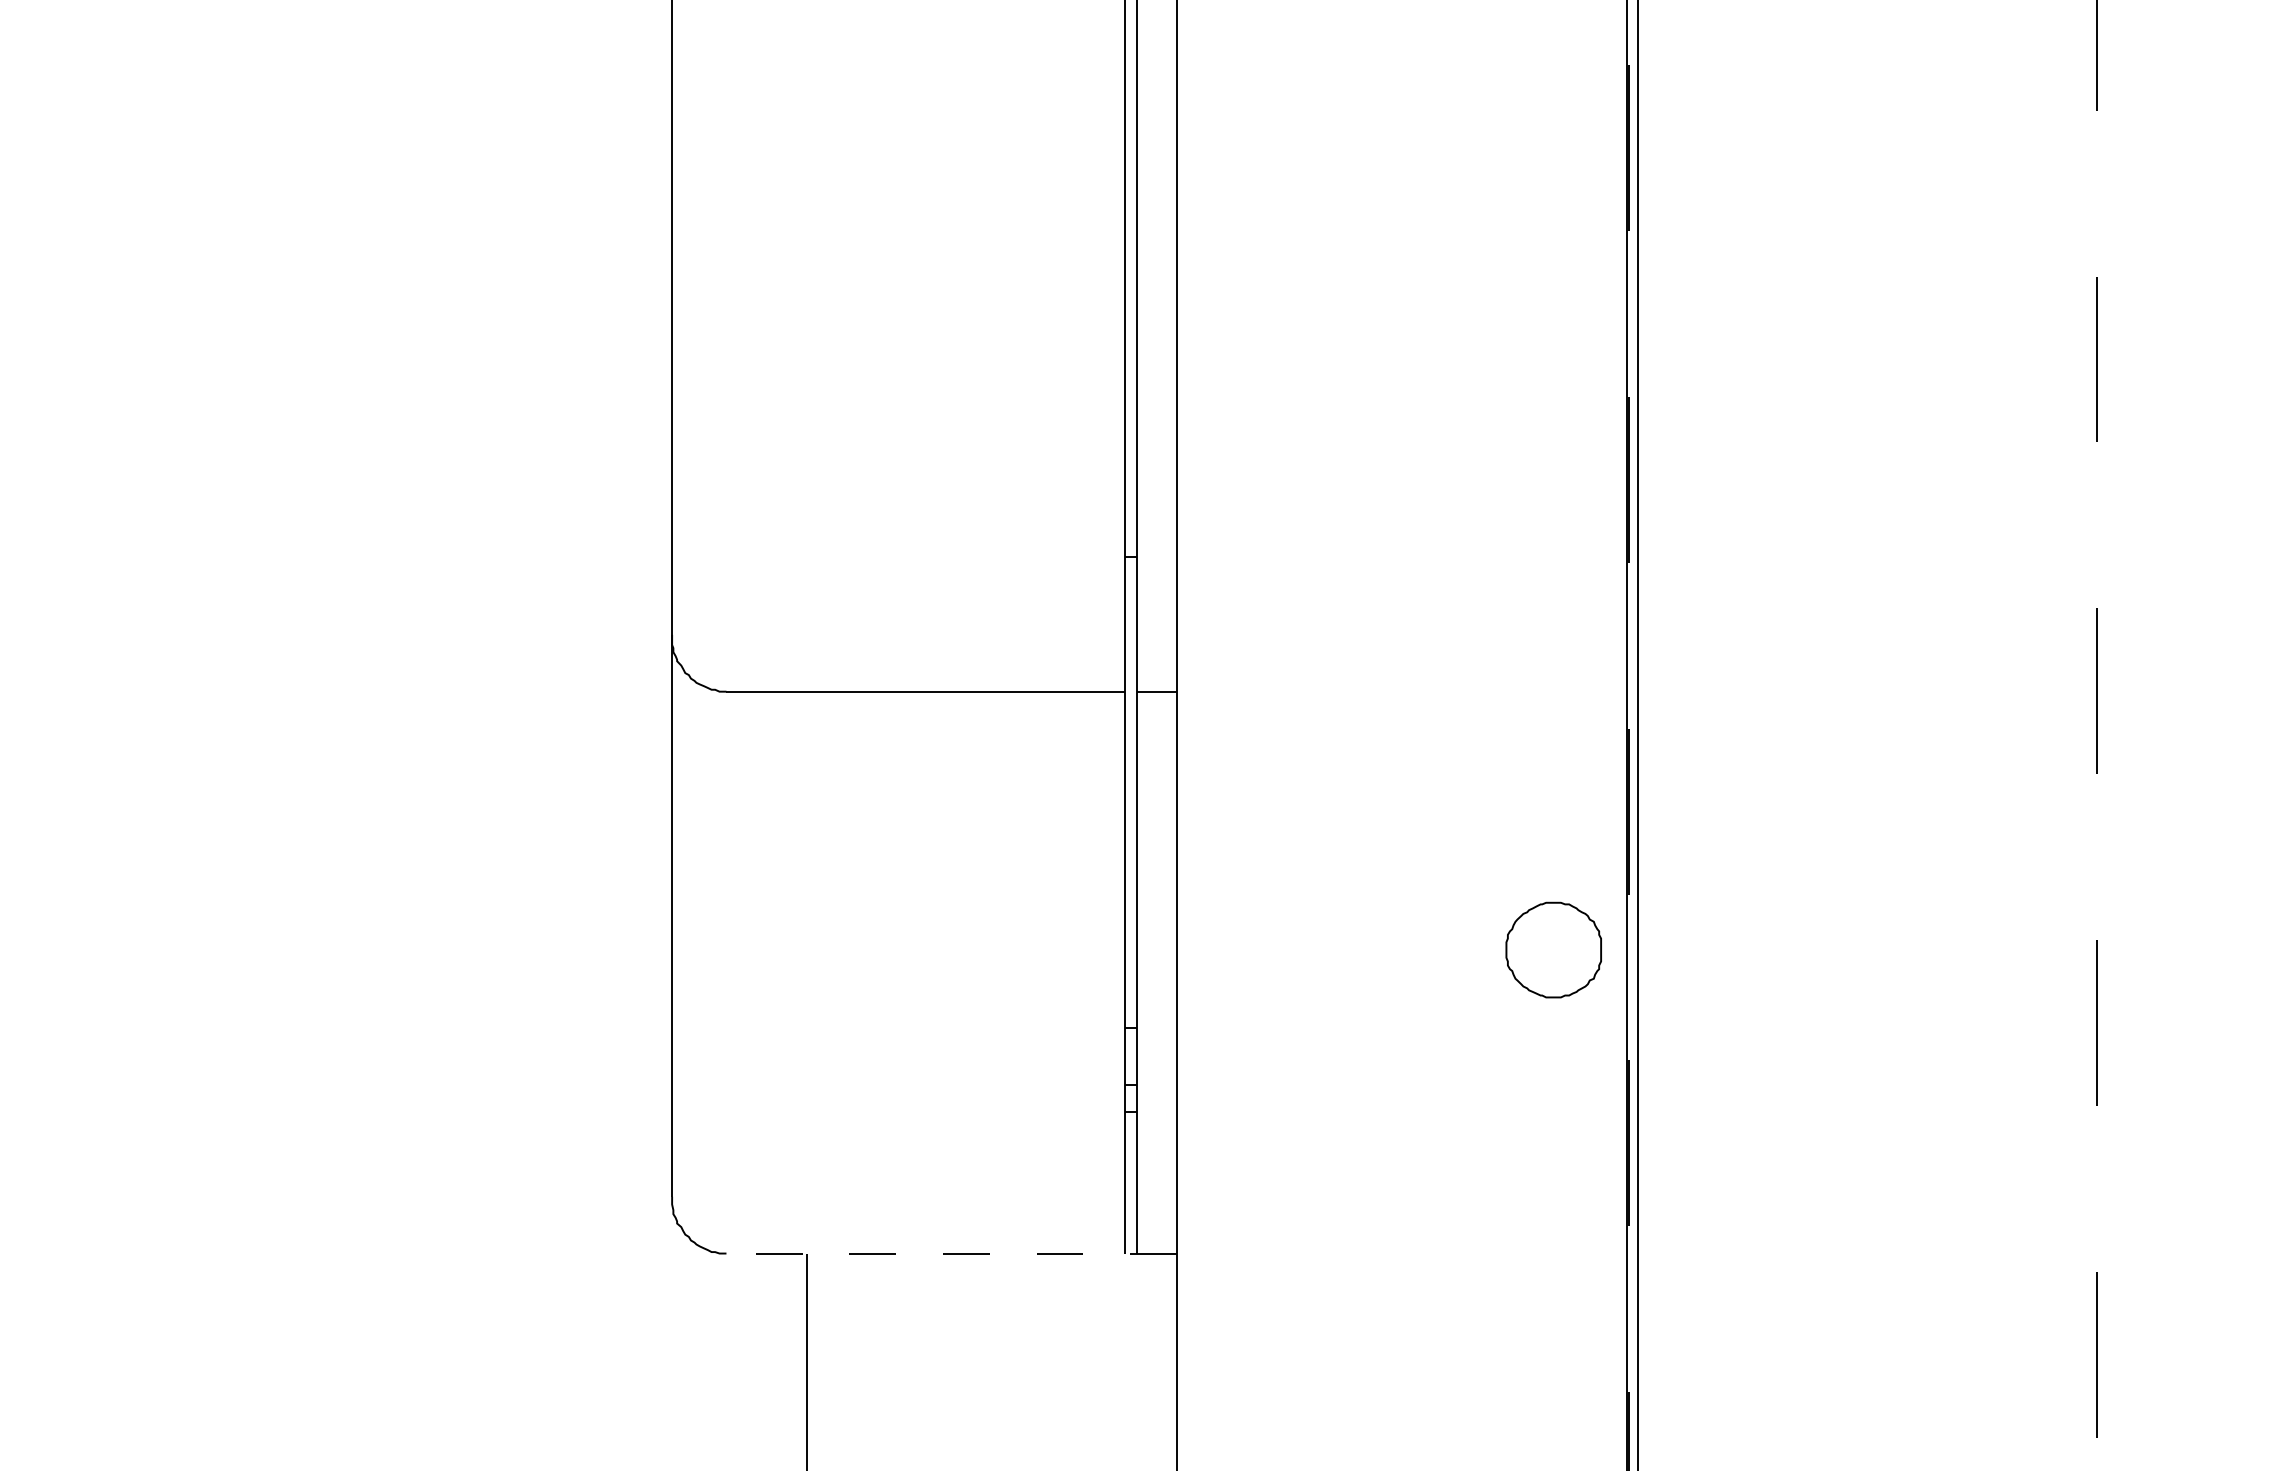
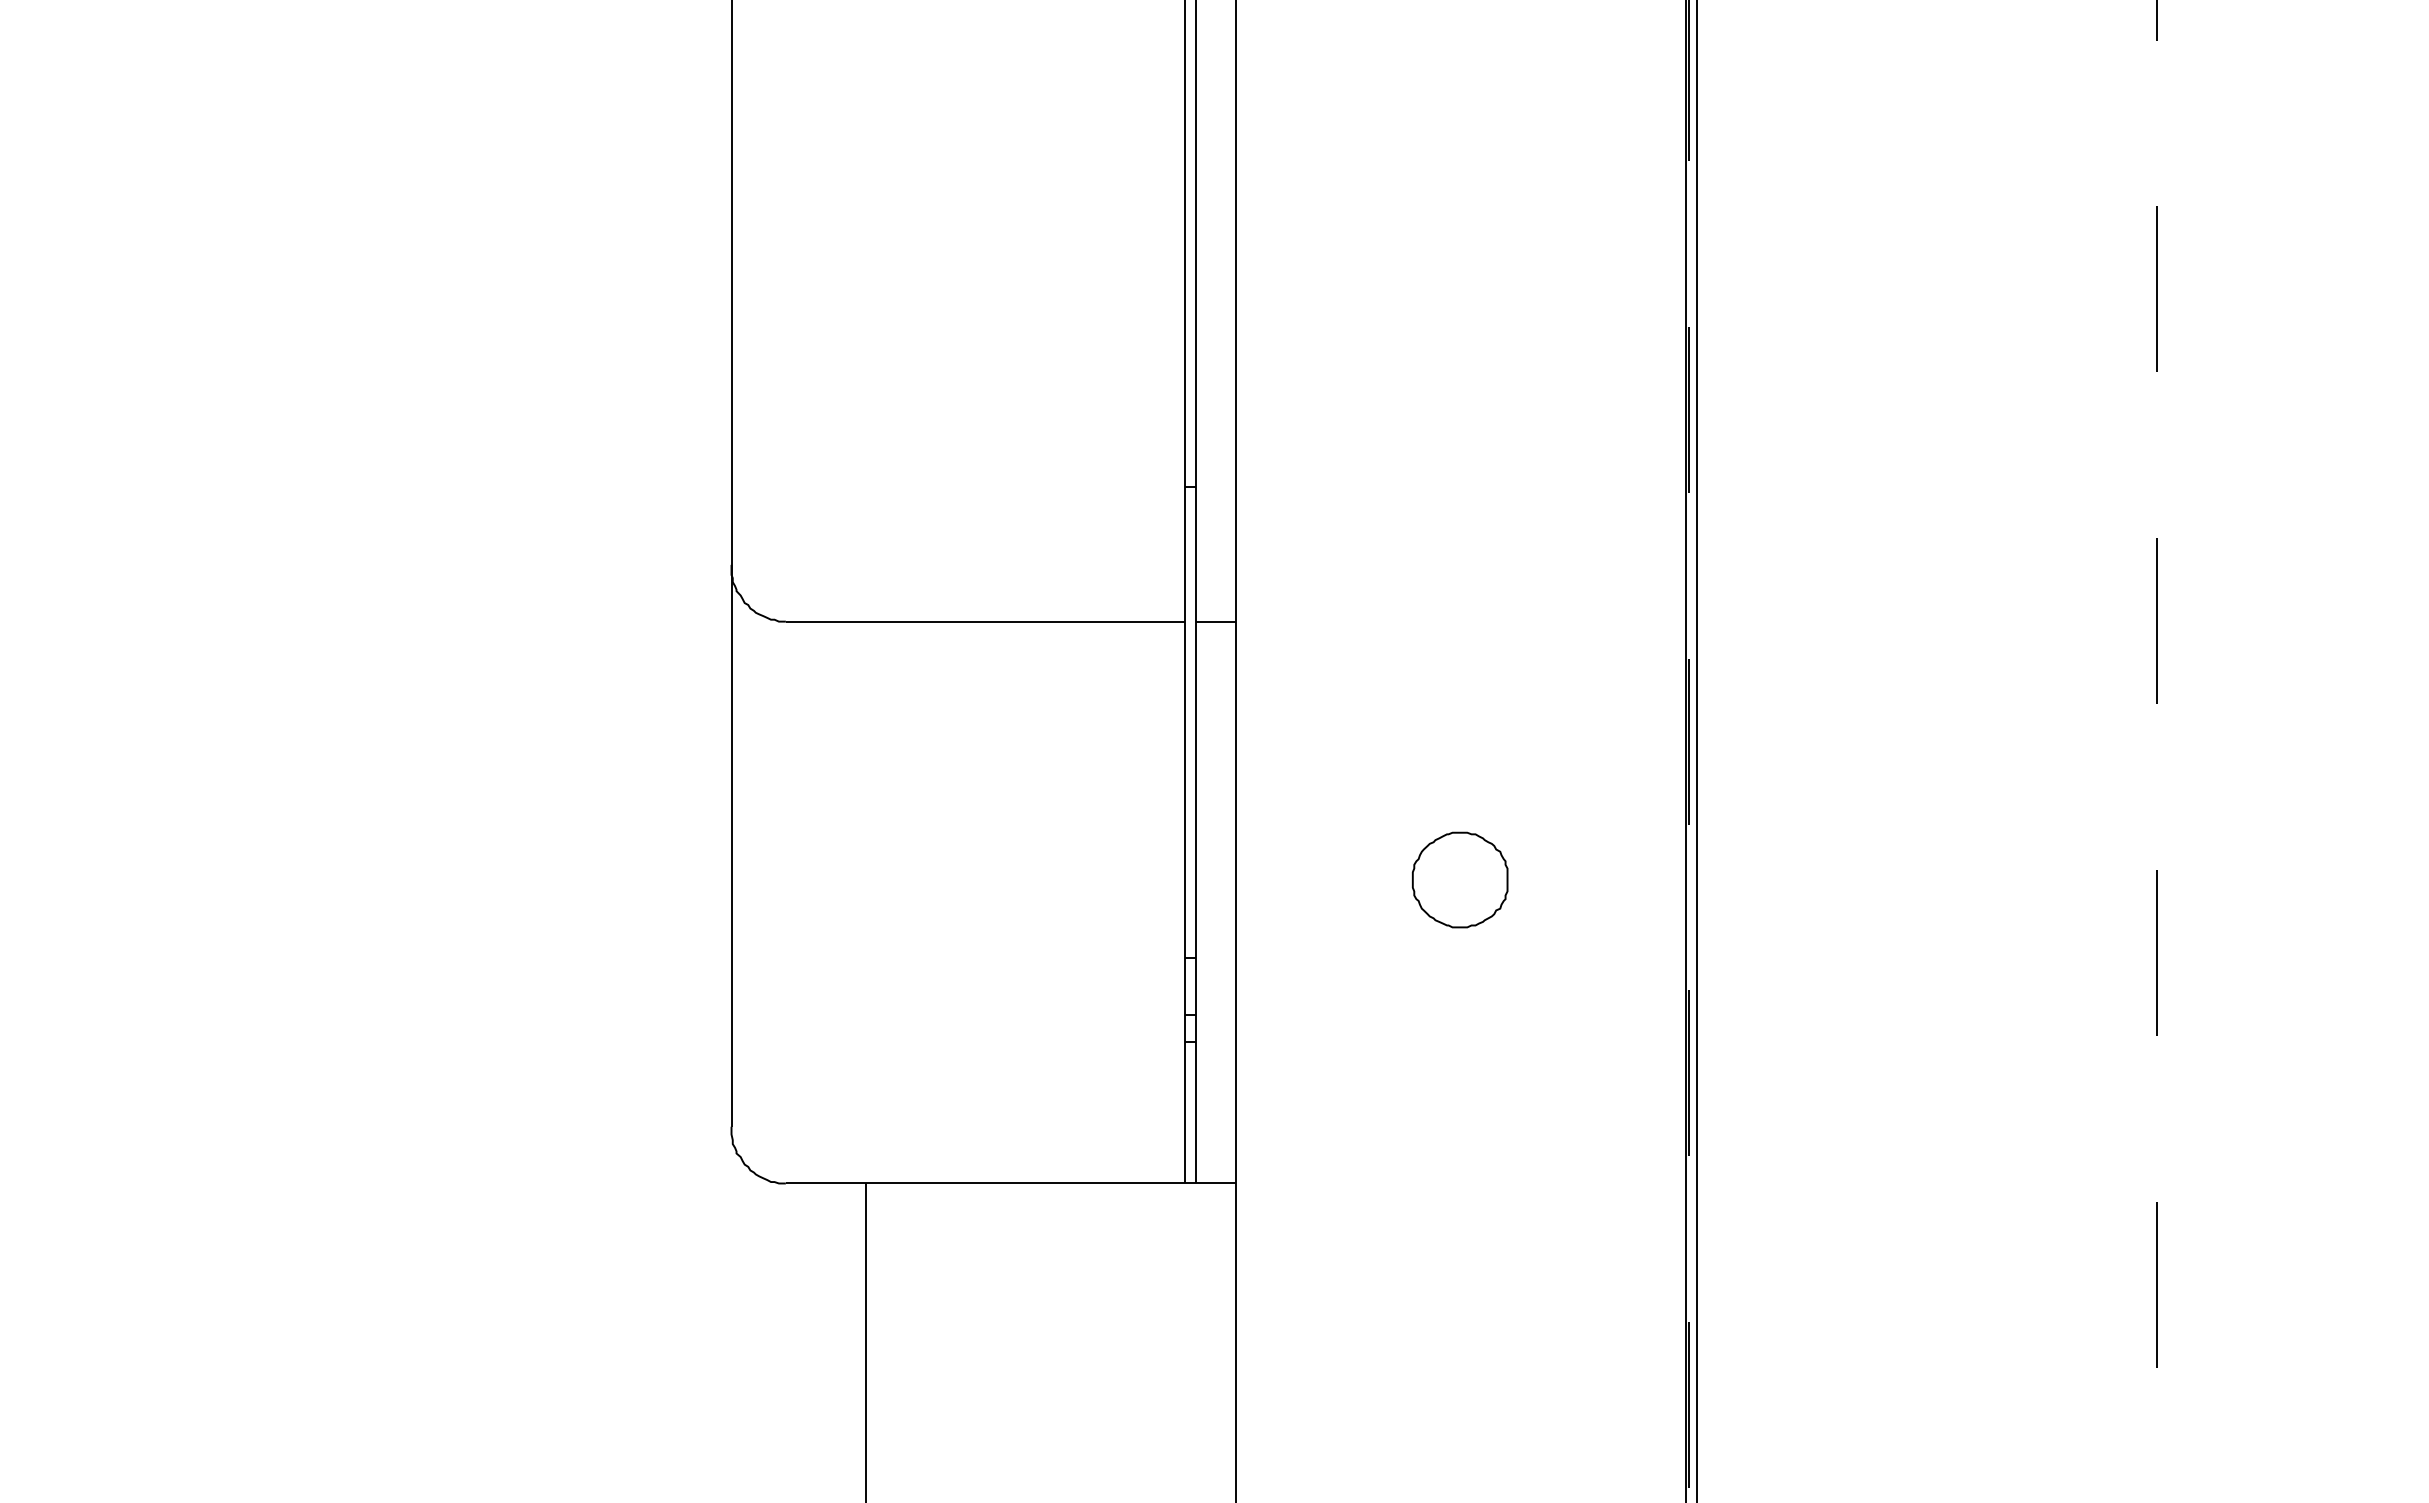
part: (1553, 949) -> (1459, 879), moved
line: (951, 1253) -> (1010, 1183), dashed -> solid

